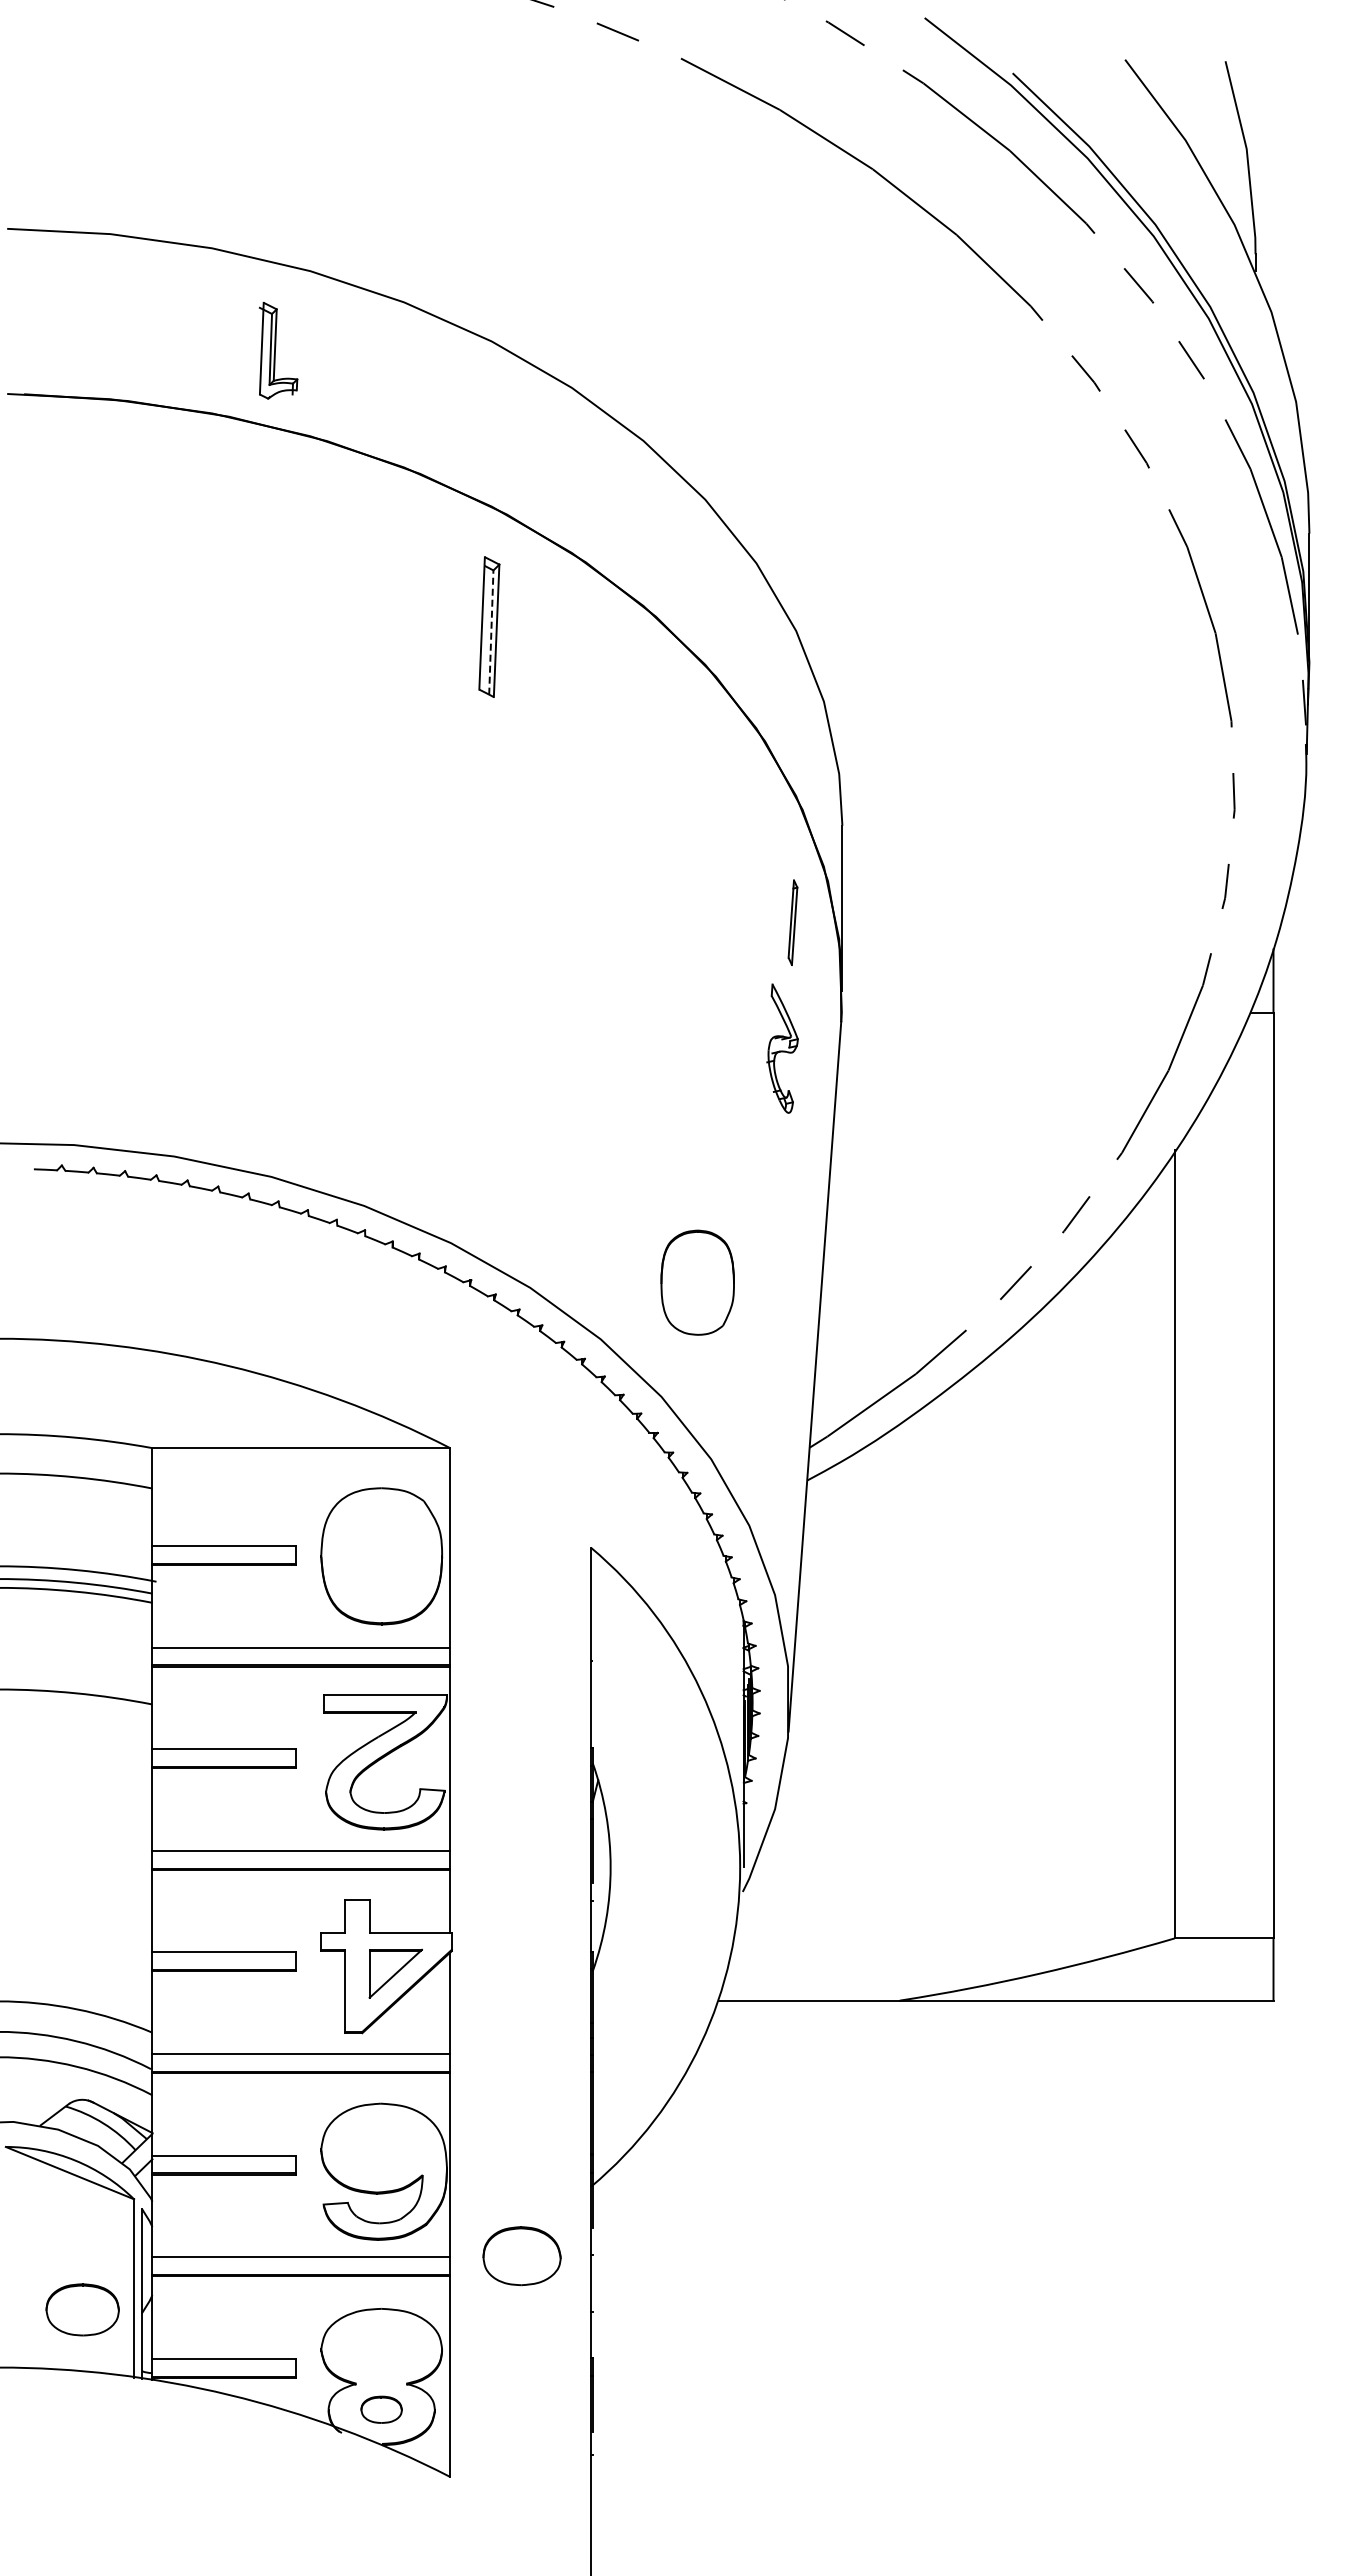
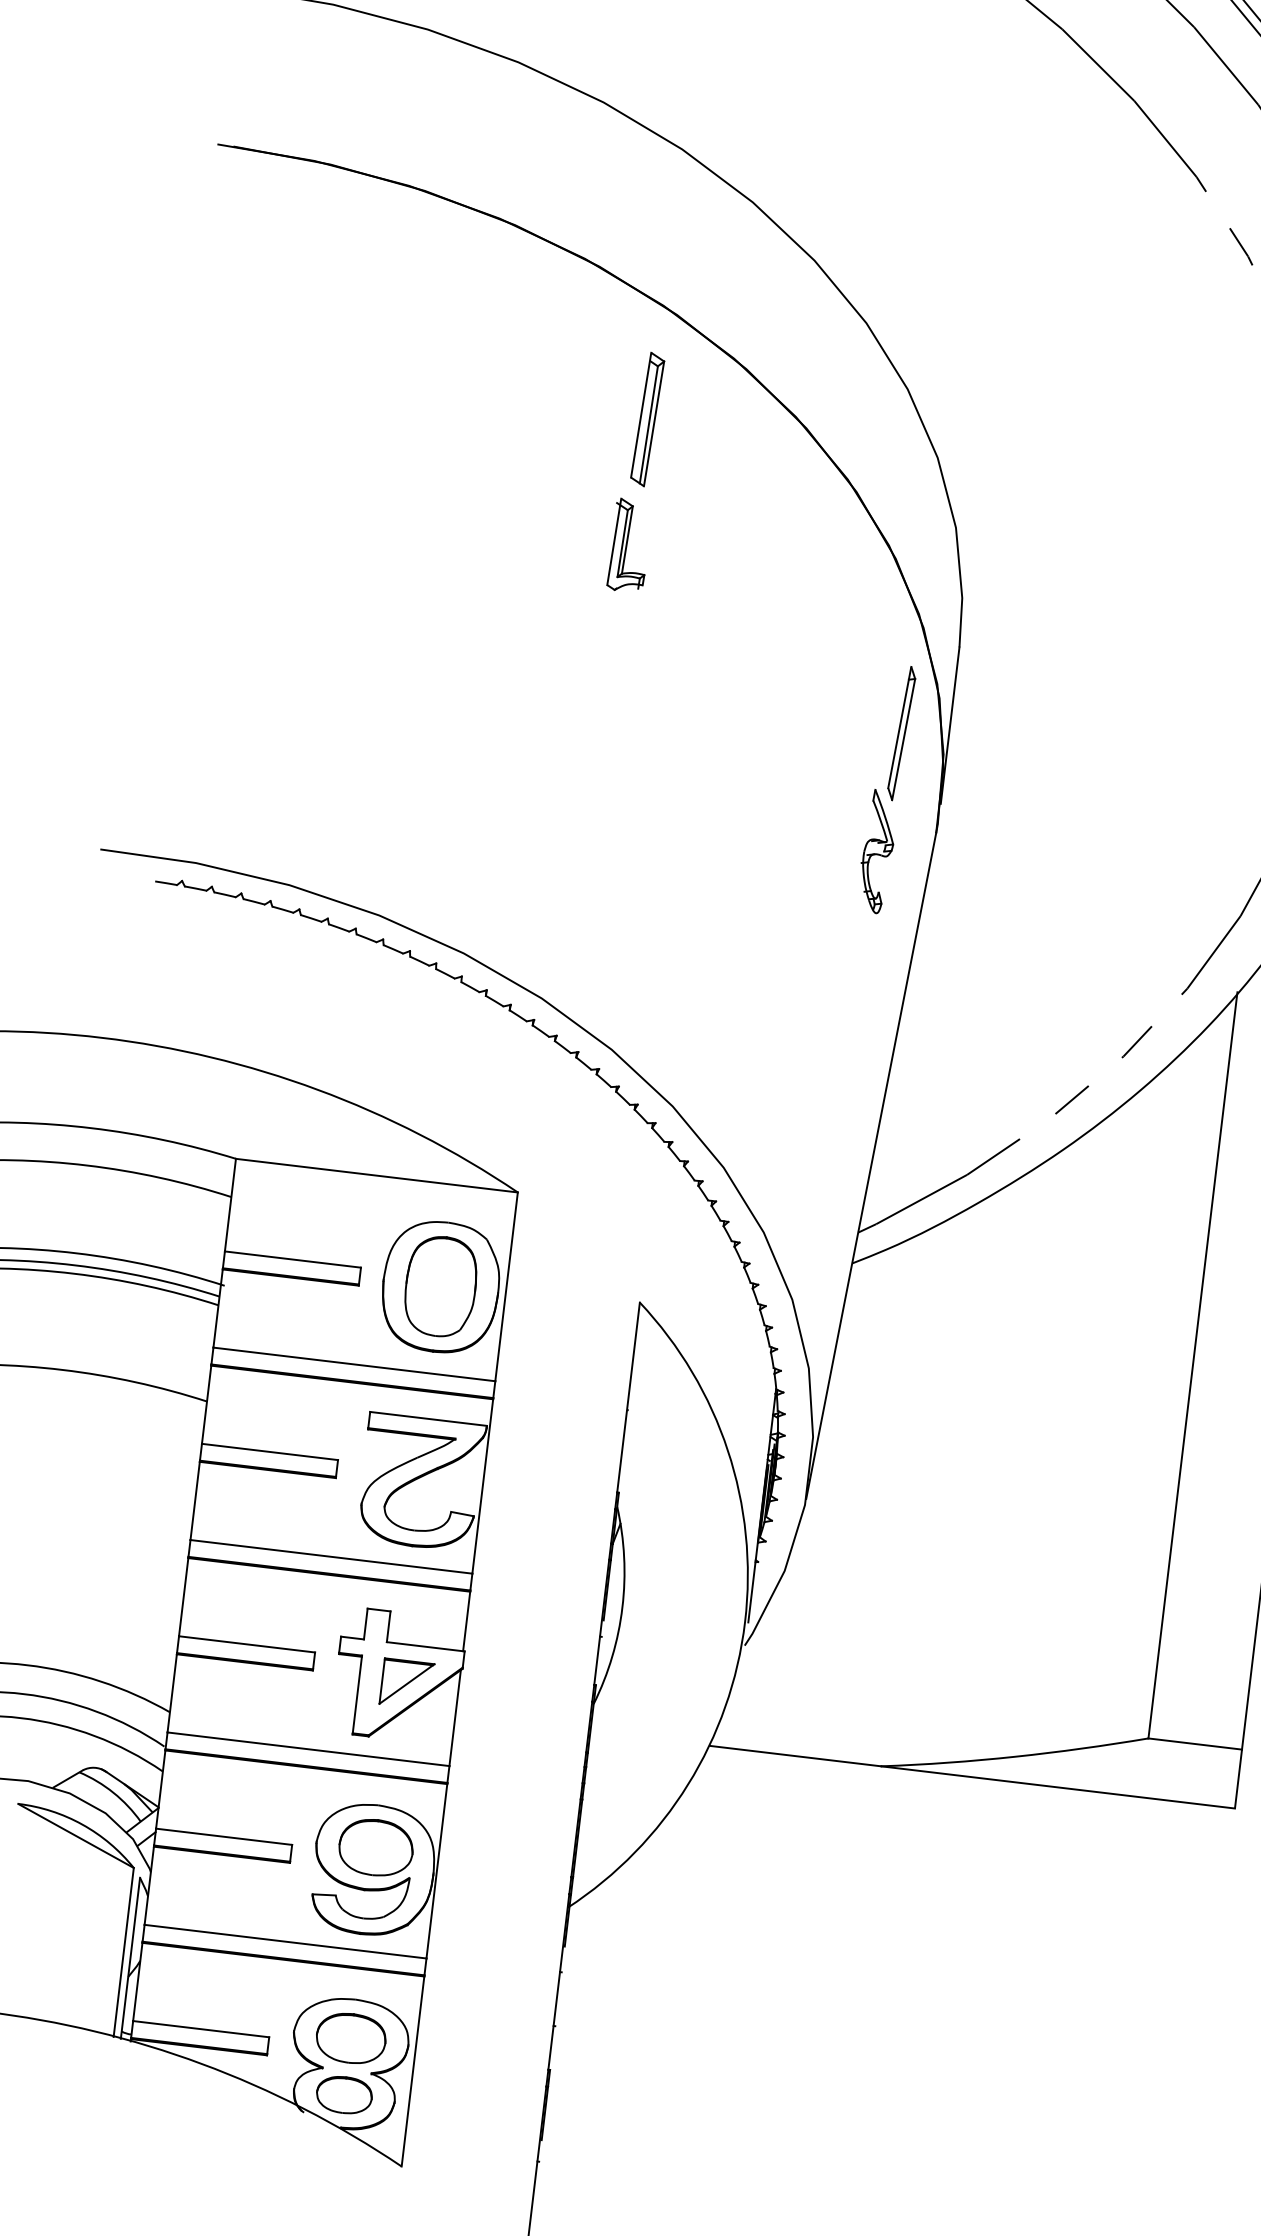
part: (278, 350) -> (629, 545), moved
line: (491, 632) -> (649, 424), dashed -> solid
part: (792, 922) -> (901, 733), size x1.67
part: (697, 1282) -> (440, 1286), moved
part: (521, 2256) -> (375, 1848), moved
part: (82, 2309) -> (351, 2038), moved
part: (381, 2409) -> (344, 2094), size x1.43

